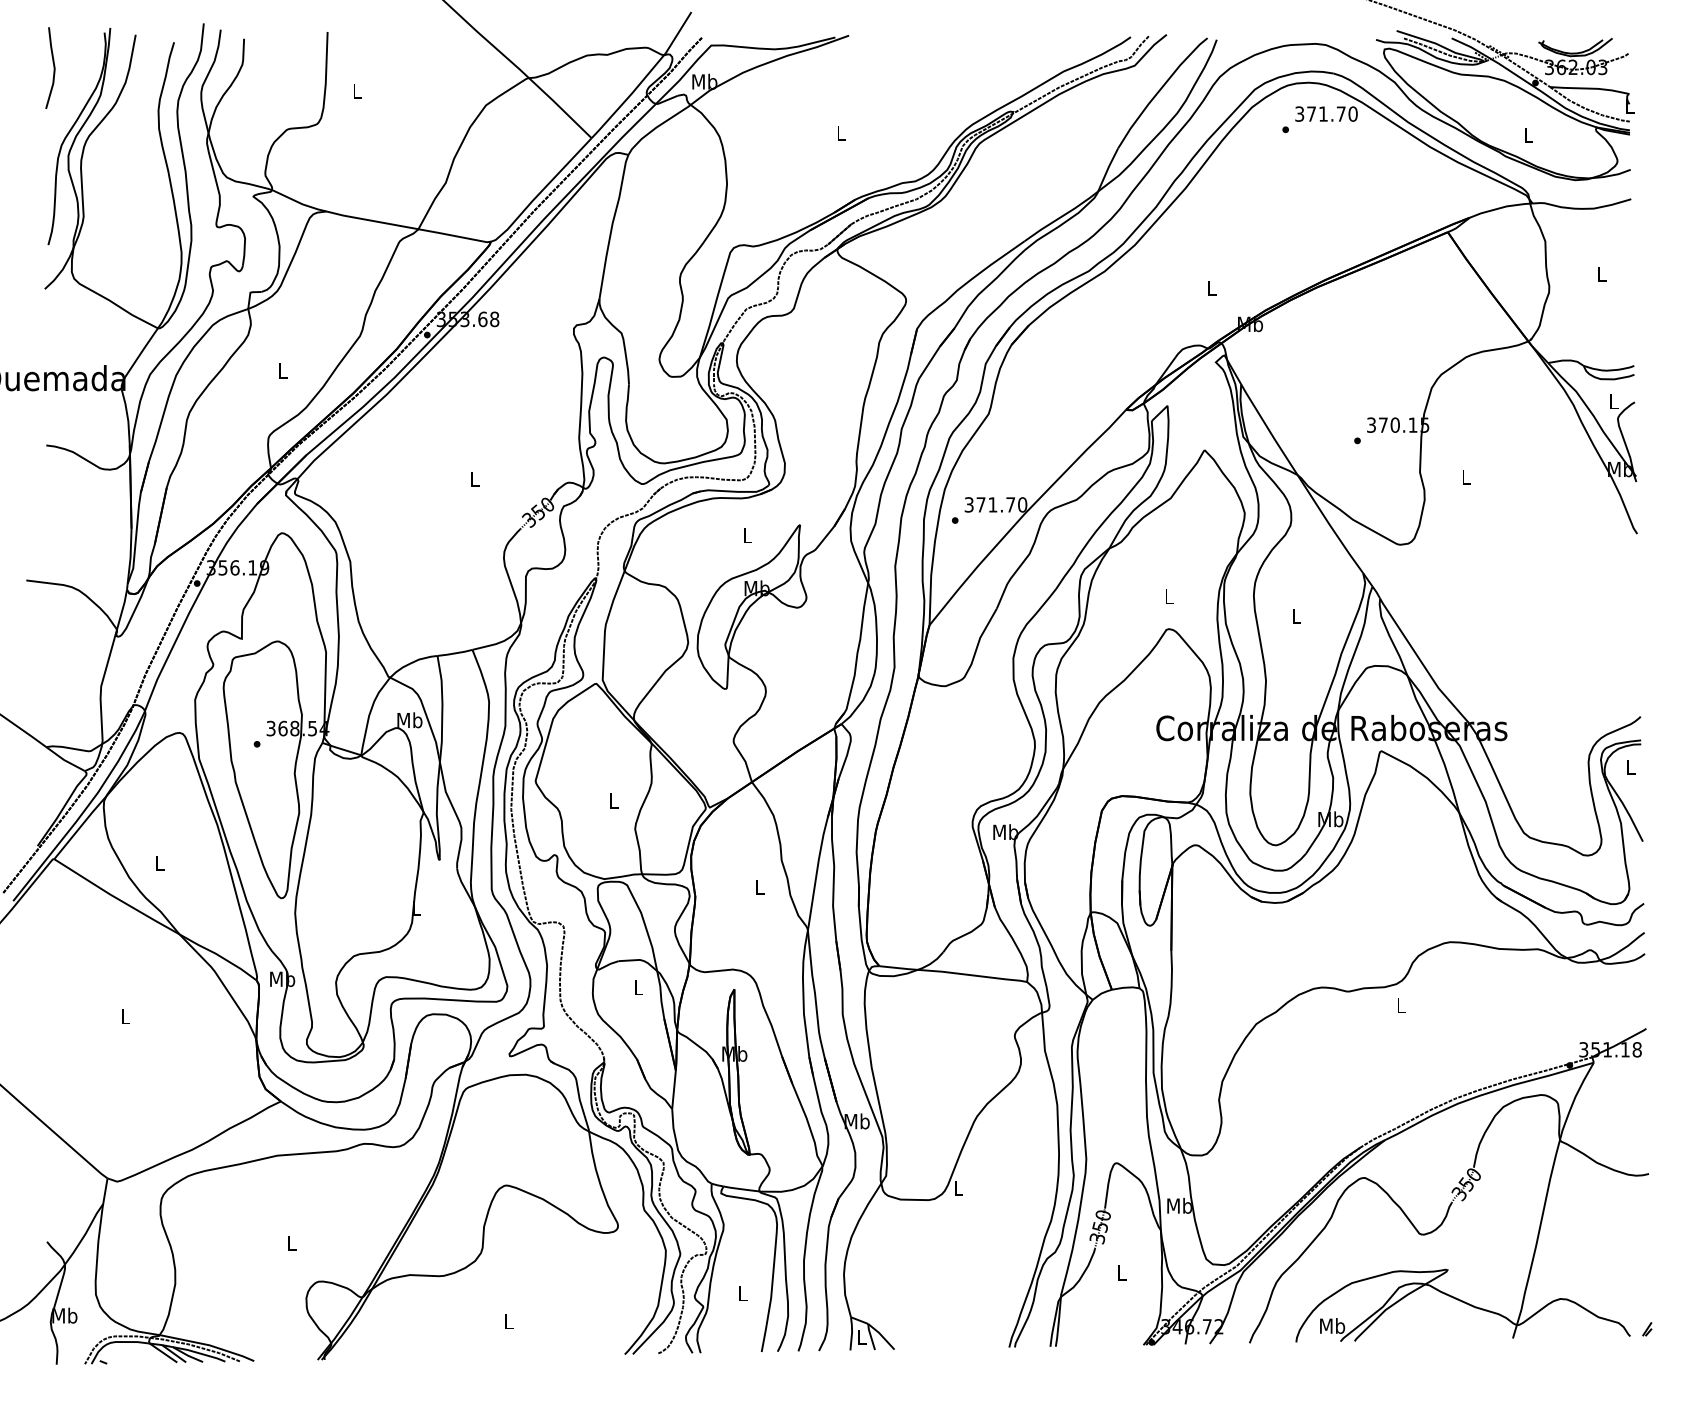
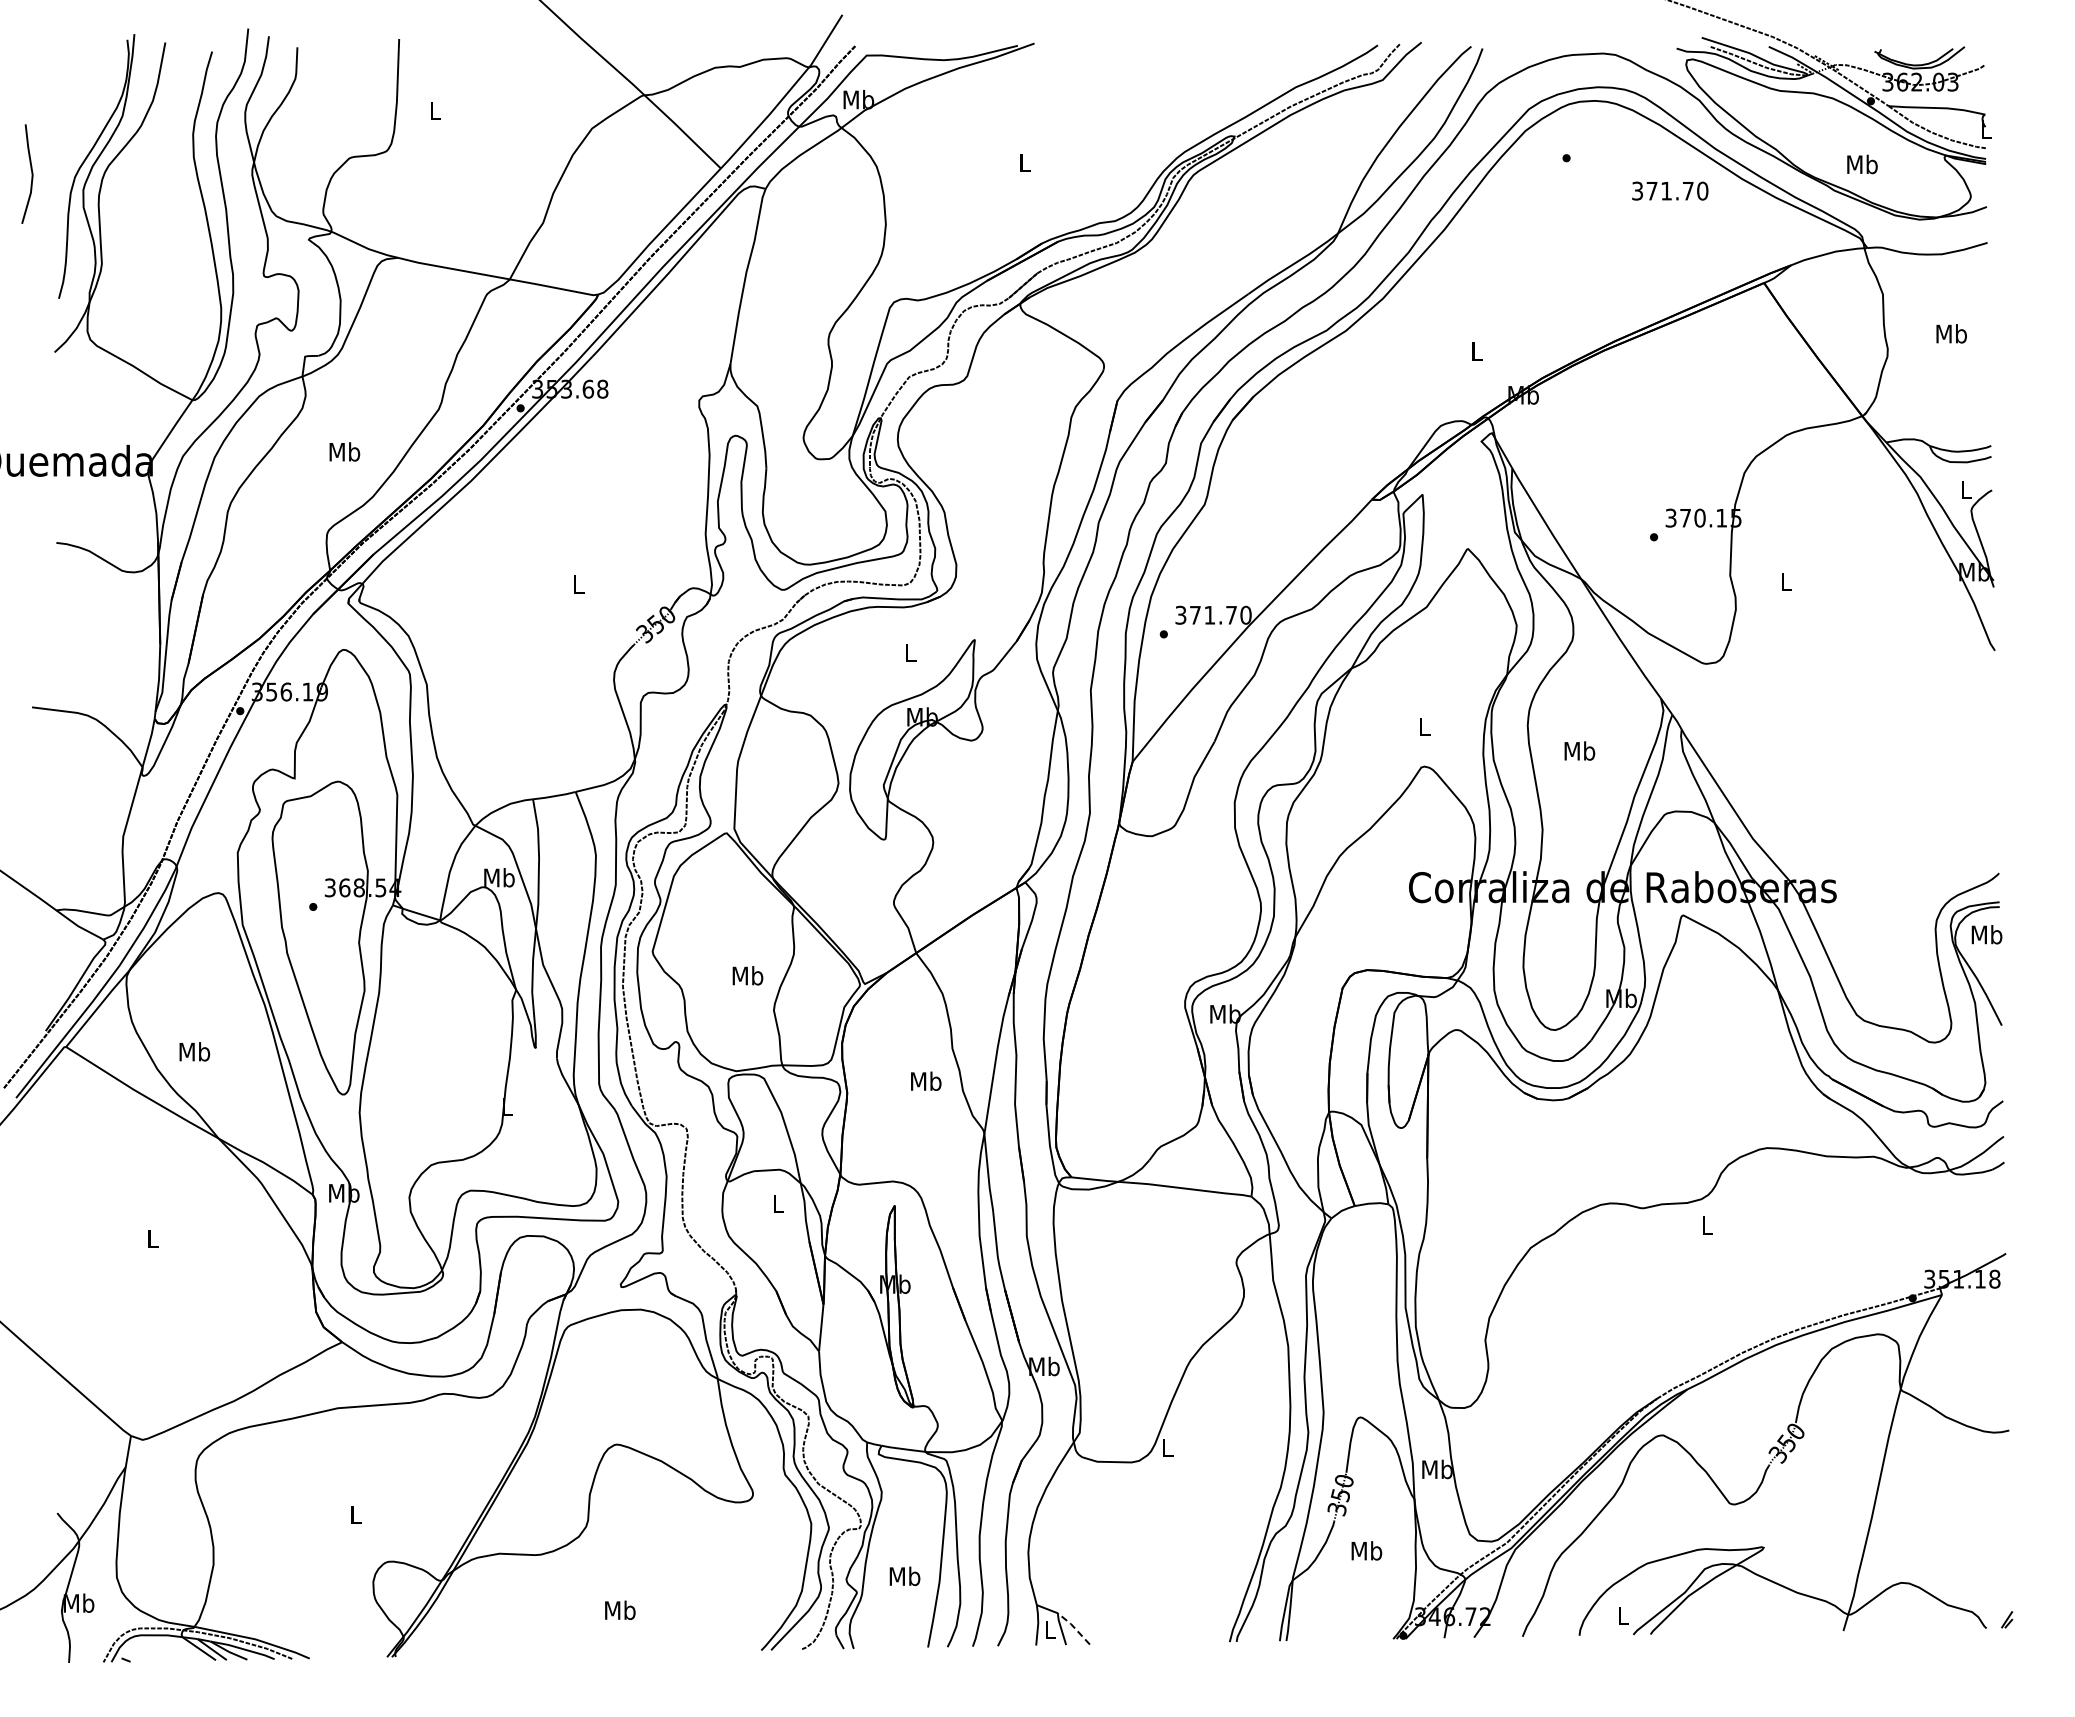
line: (53, 67) -> (31, 173), moved
text: (1326, 113) -> (1670, 190), moved
text: (1528, 134) -> (1862, 164), L -> Mb
text: (1601, 273) -> (1951, 333), L -> Mb
text: (282, 370) -> (344, 451), L -> Mb
text: (1296, 615) -> (1579, 750), L -> Mb
text: (1630, 766) -> (1986, 934), L -> Mb
text: (613, 800) -> (747, 975), L -> Mb
text: (159, 862) -> (194, 1051), L -> Mb
text: (760, 887) -> (926, 1081), L -> Mb
text: (1121, 1272) -> (1366, 1550), L -> Mb
text: (742, 1293) -> (904, 1576), L -> Mb
text: (509, 1321) -> (620, 1610), L -> Mb
text: (1332, 1325) -> (1623, 1615), Mb -> L
line: (881, 1335) -> (1073, 1627), solid -> dashed

